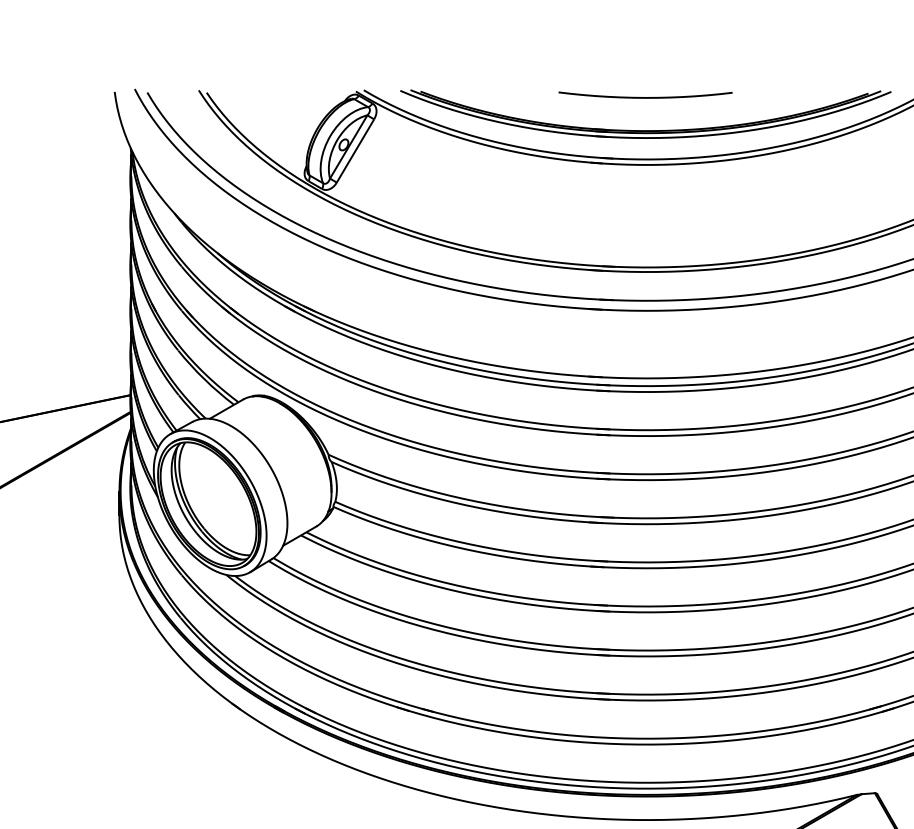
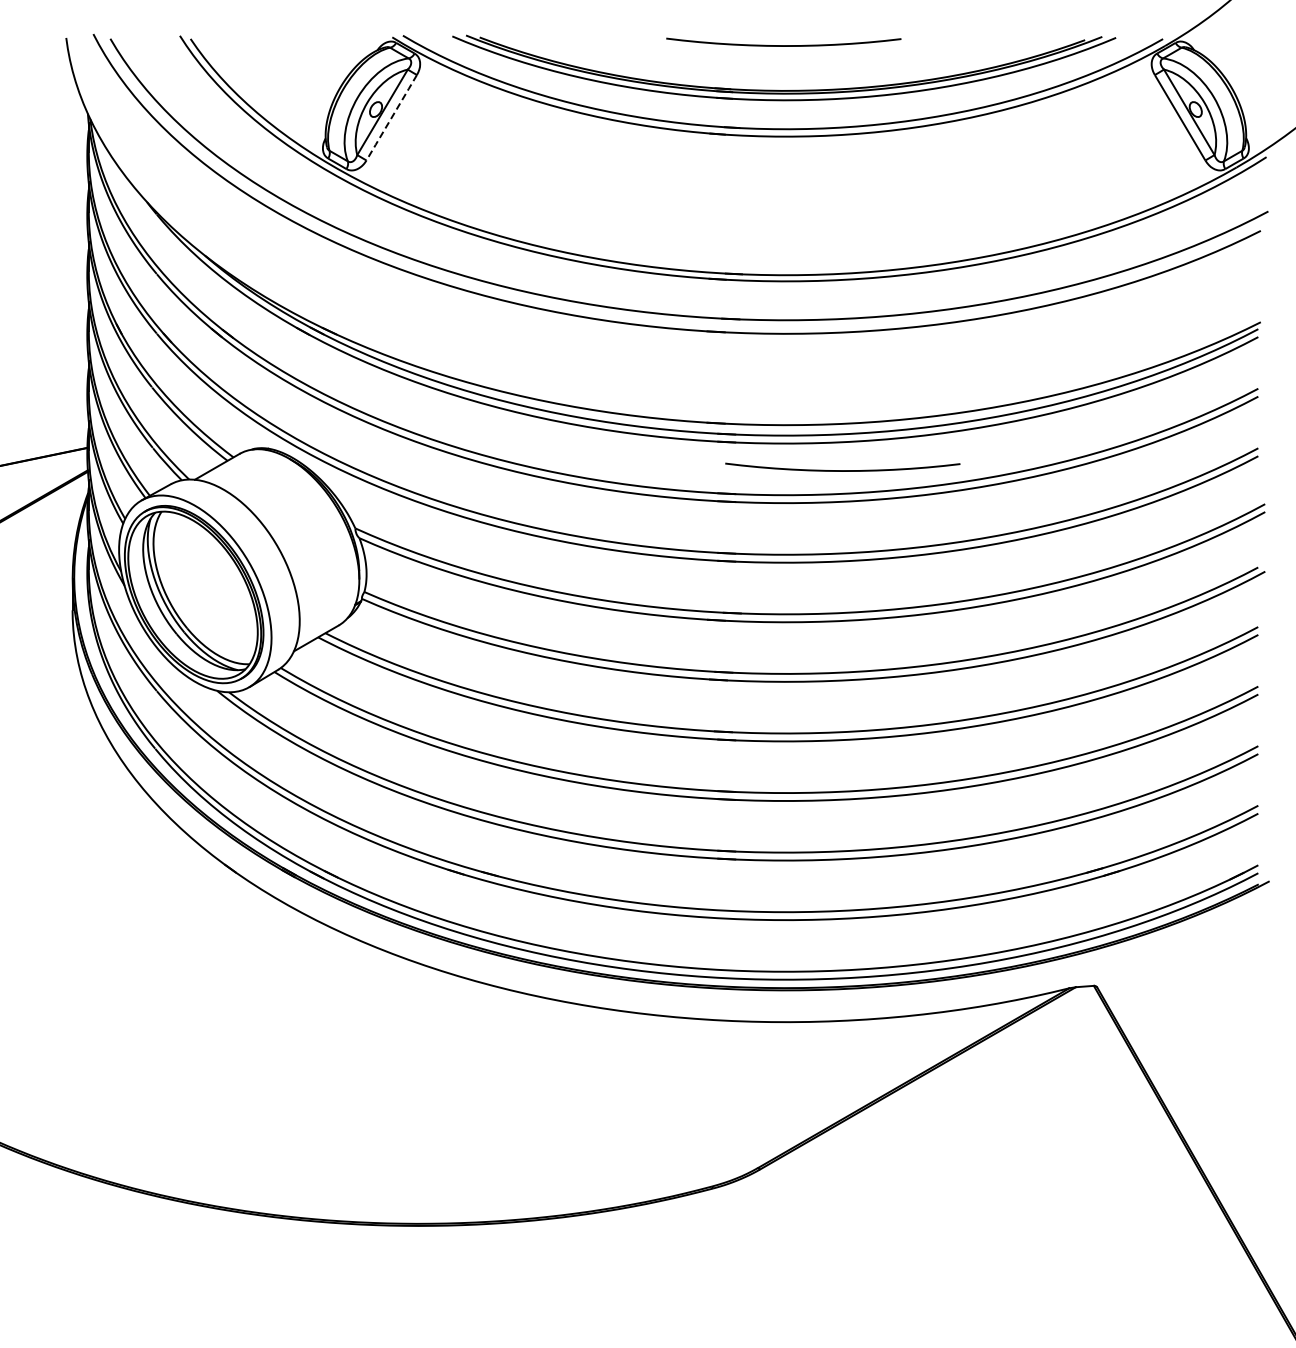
line: (355, 151) -> (391, 118), solid -> dashed
curve: (688, 411) -> (842, 470), added

